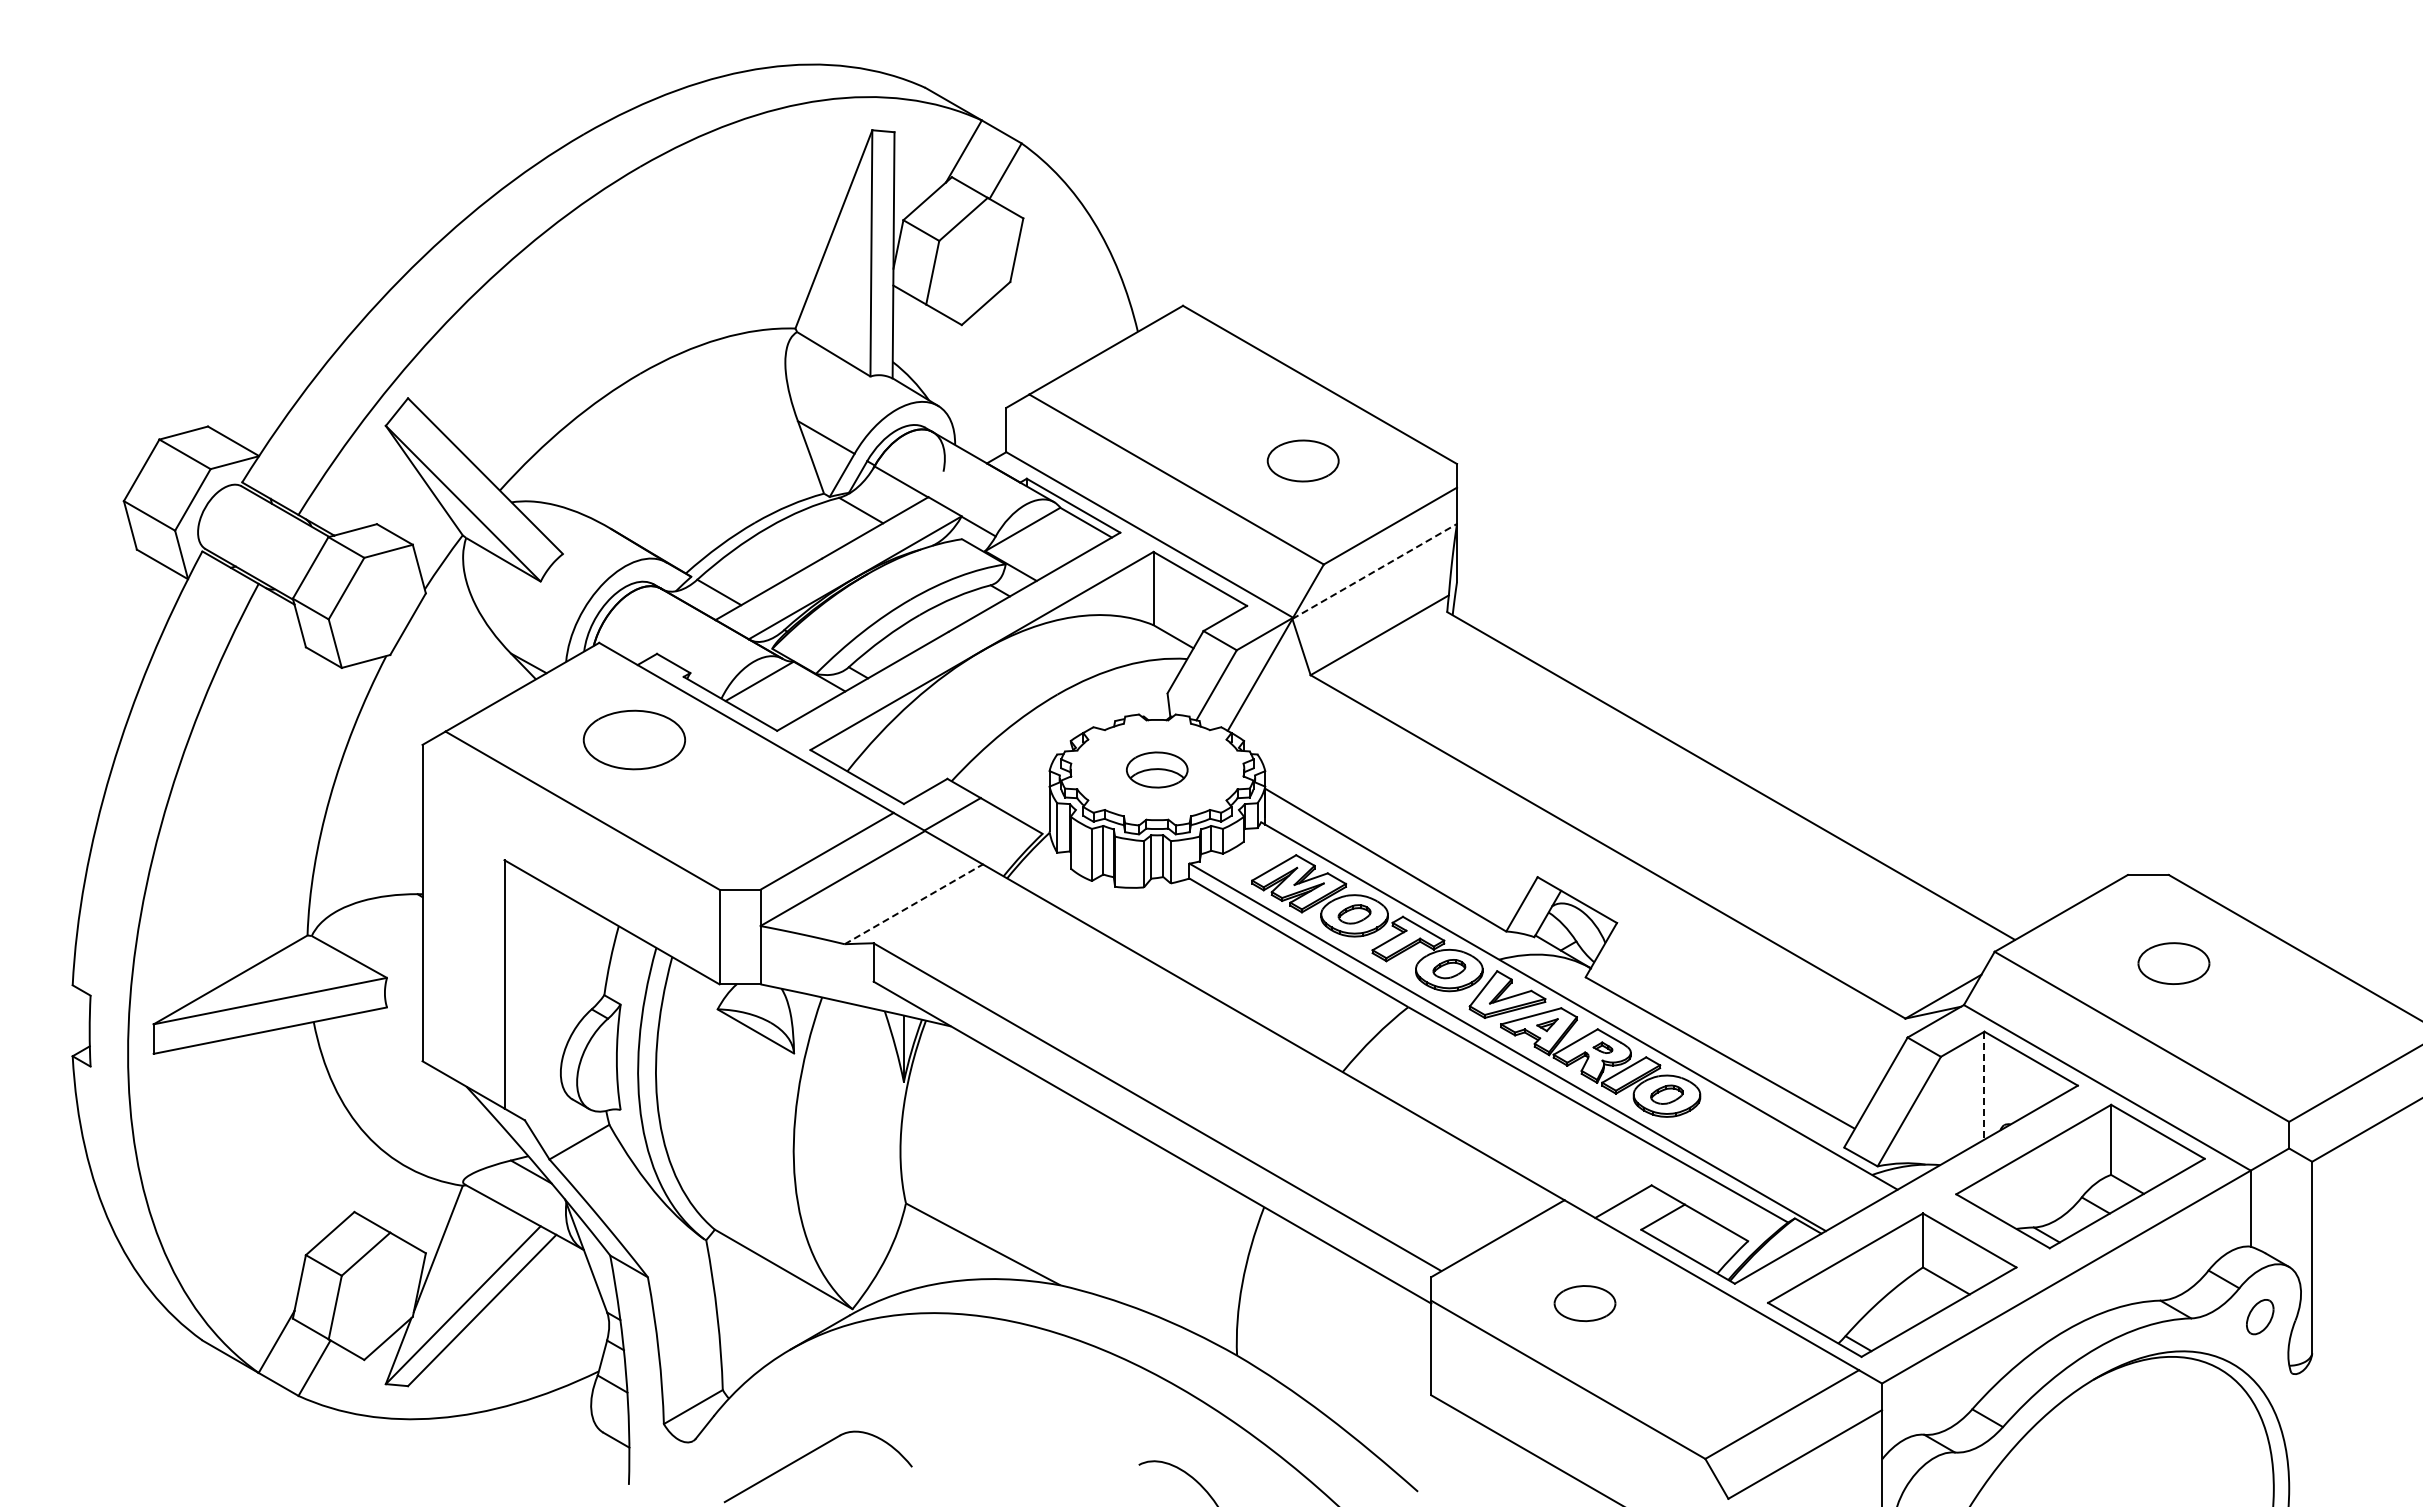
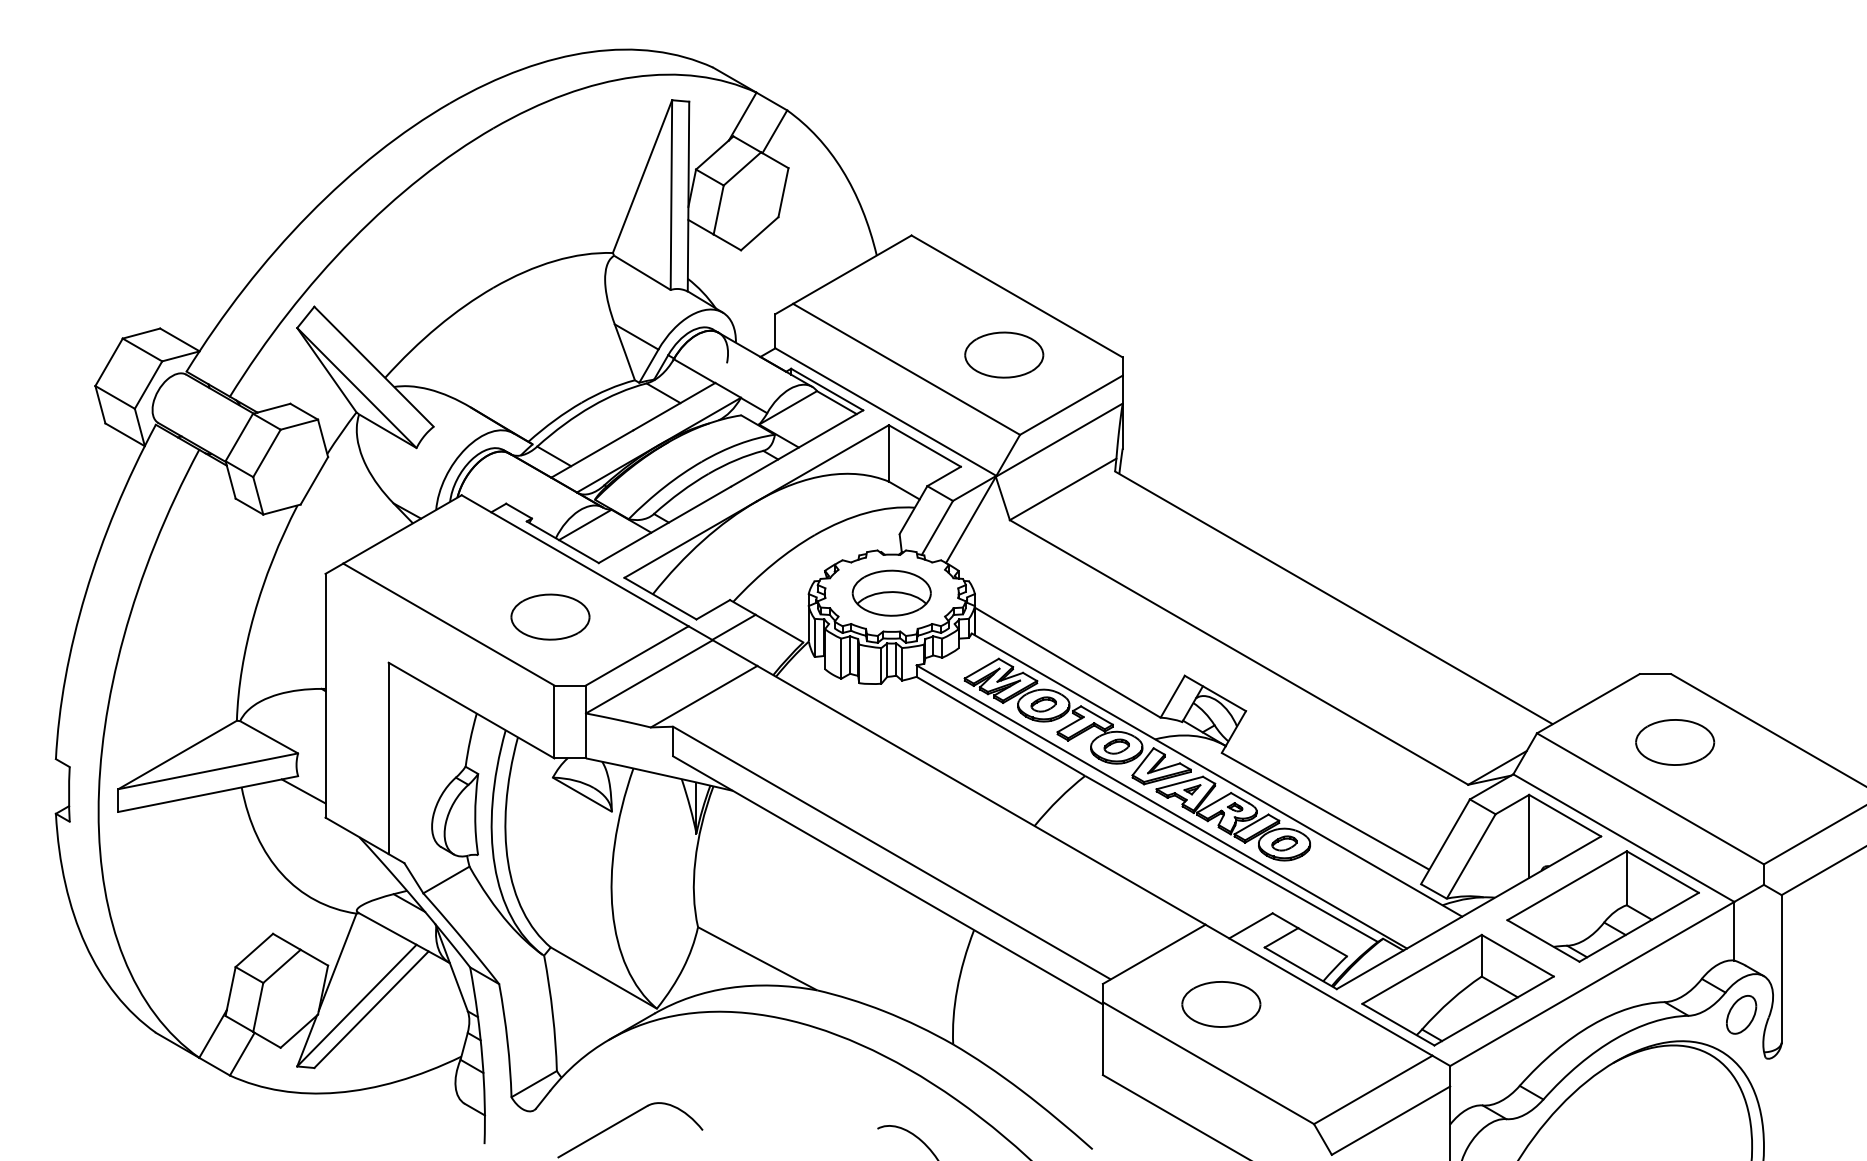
part: (1302, 460) -> (1003, 354), size x1.43
line: (1375, 571) -> (1059, 440), dashed -> solid
part: (633, 739) -> (549, 616), moved
part: (1156, 769) -> (891, 592), size x1.67
line: (913, 904) -> (703, 696), dashed -> solid
part: (2173, 963) -> (1674, 742), size x1.43
line: (393, 1026) -> (303, 790), added
line: (1984, 1085) -> (1529, 836), dashed -> solid
part: (1584, 1303) -> (1220, 1004), size x1.67
part: (2260, 1316) -> (1741, 1014), size x1.43

